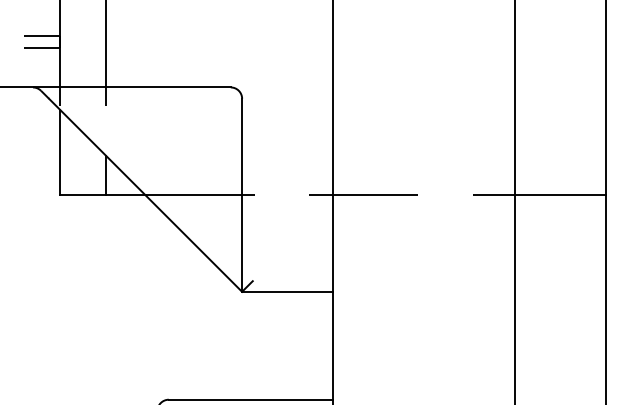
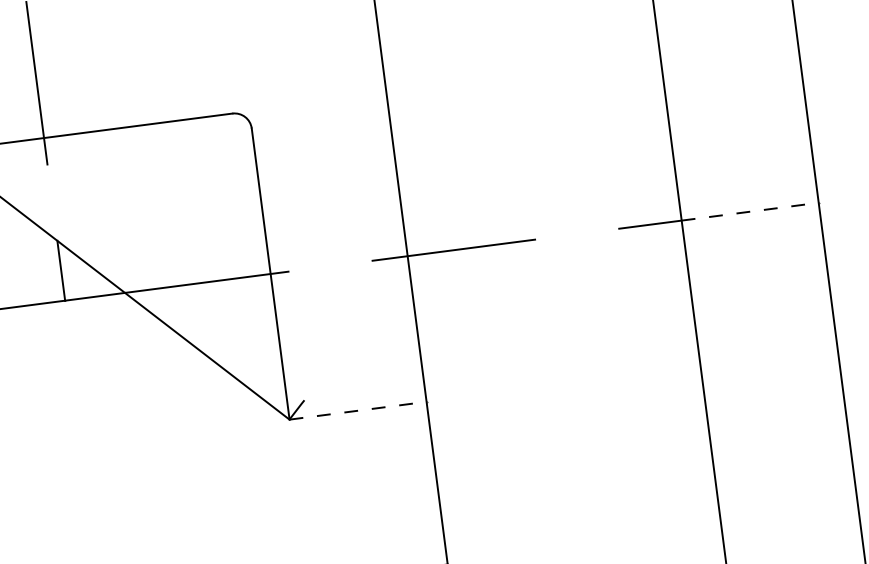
line: (560, 195) -> (750, 211), solid -> dashed
line: (288, 291) -> (359, 409), solid -> dashed

